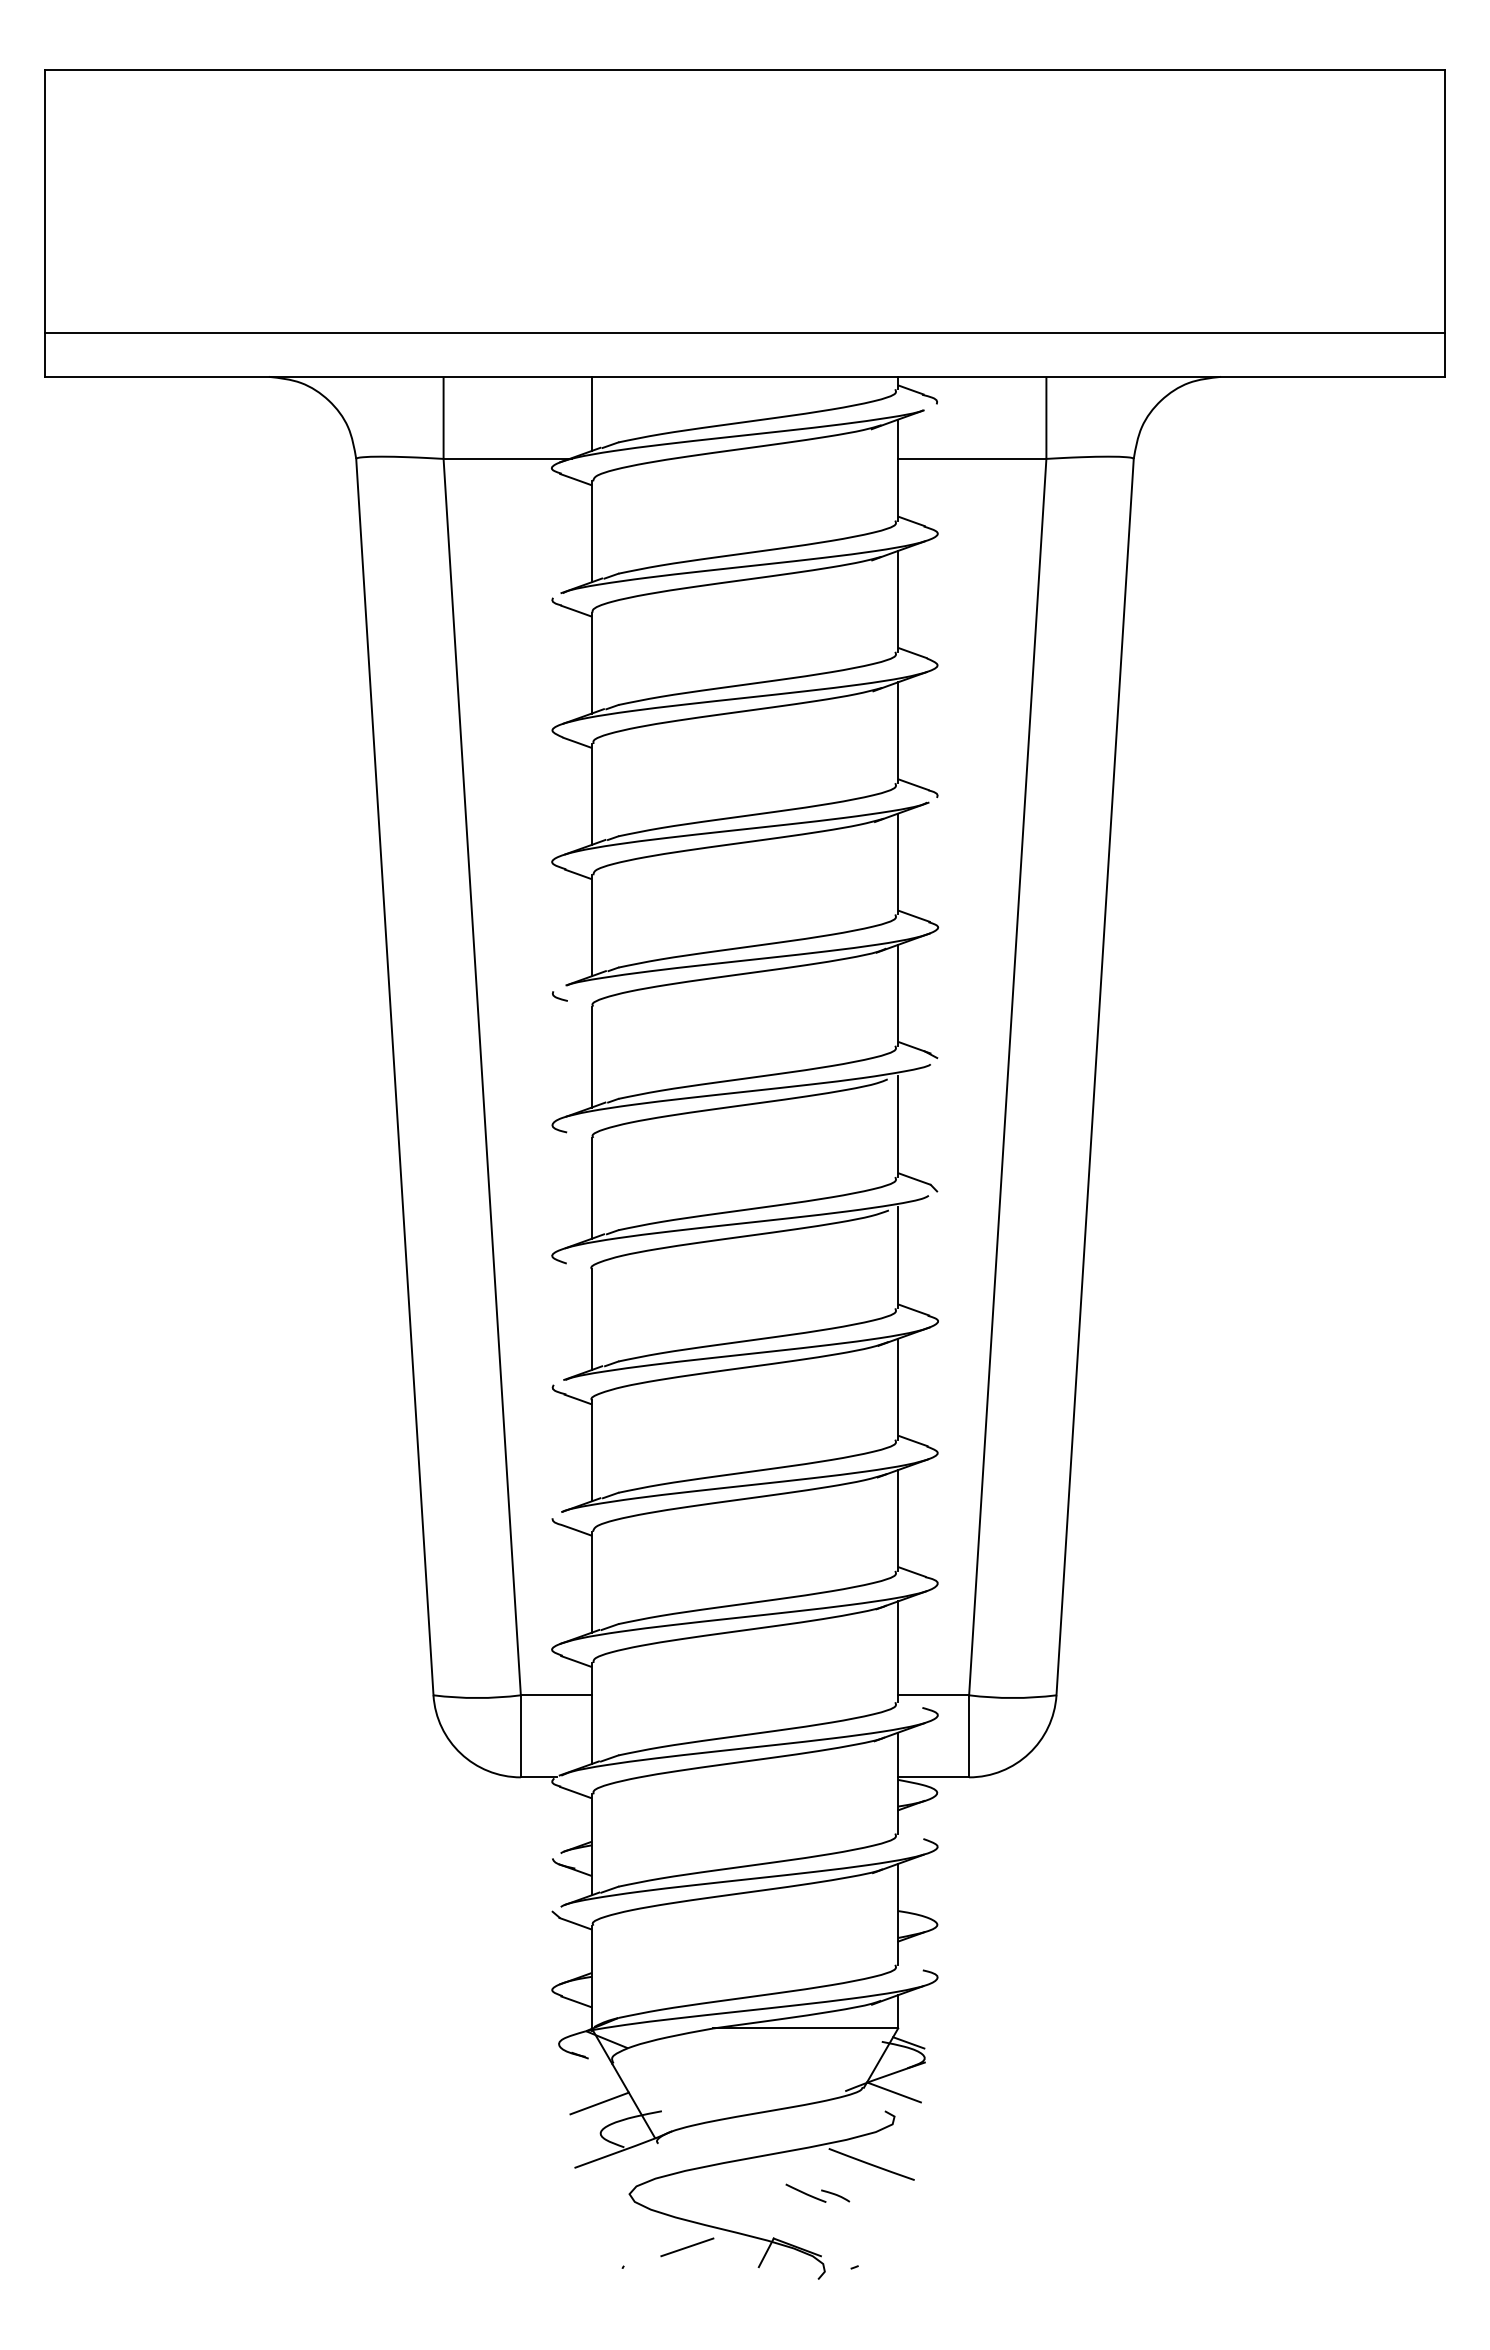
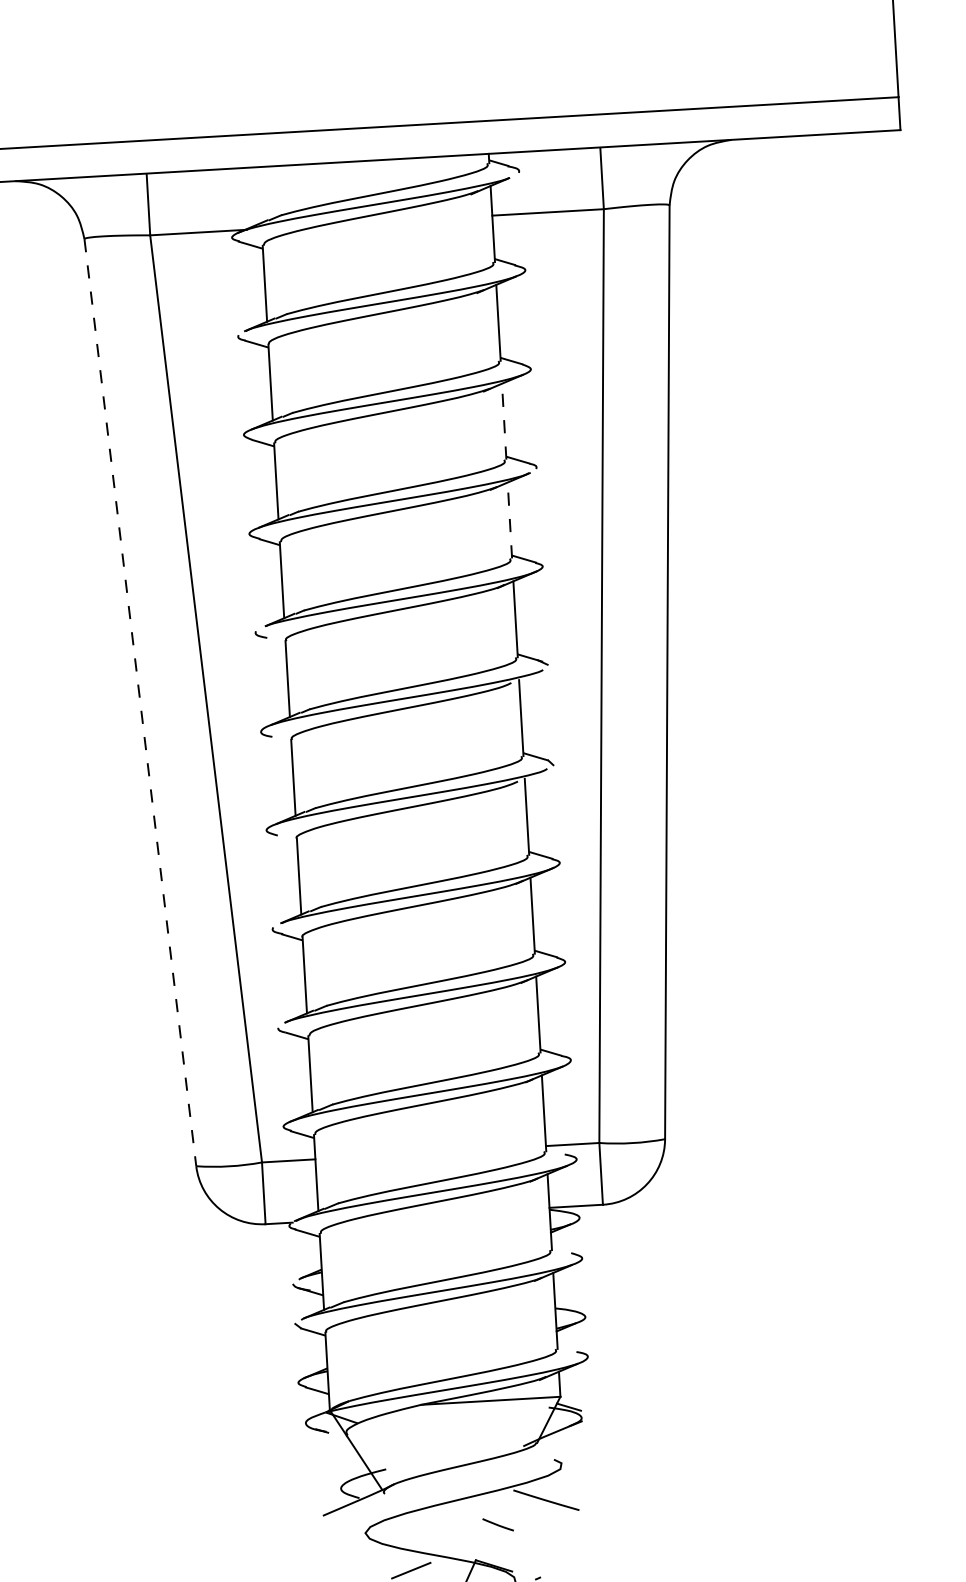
line: (591, 413) -> (259, 194), removed
line: (898, 732) -> (504, 421), solid -> dashed
line: (898, 863) -> (510, 520), solid -> dashed
line: (394, 1077) -> (140, 703), solid -> dashed
line: (893, 2092) -> (559, 1445), removed
line: (599, 2103) -> (338, 1466), removed
curve: (835, 2195) -> (520, 1525), removed

